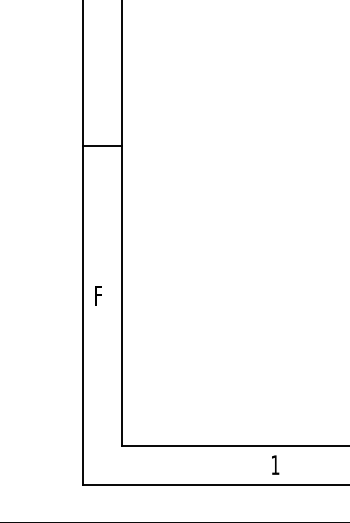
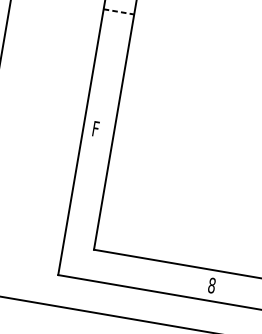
line: (103, 146) -> (119, 12), solid -> dashed
text: (275, 465) -> (211, 285), 1 -> 8

